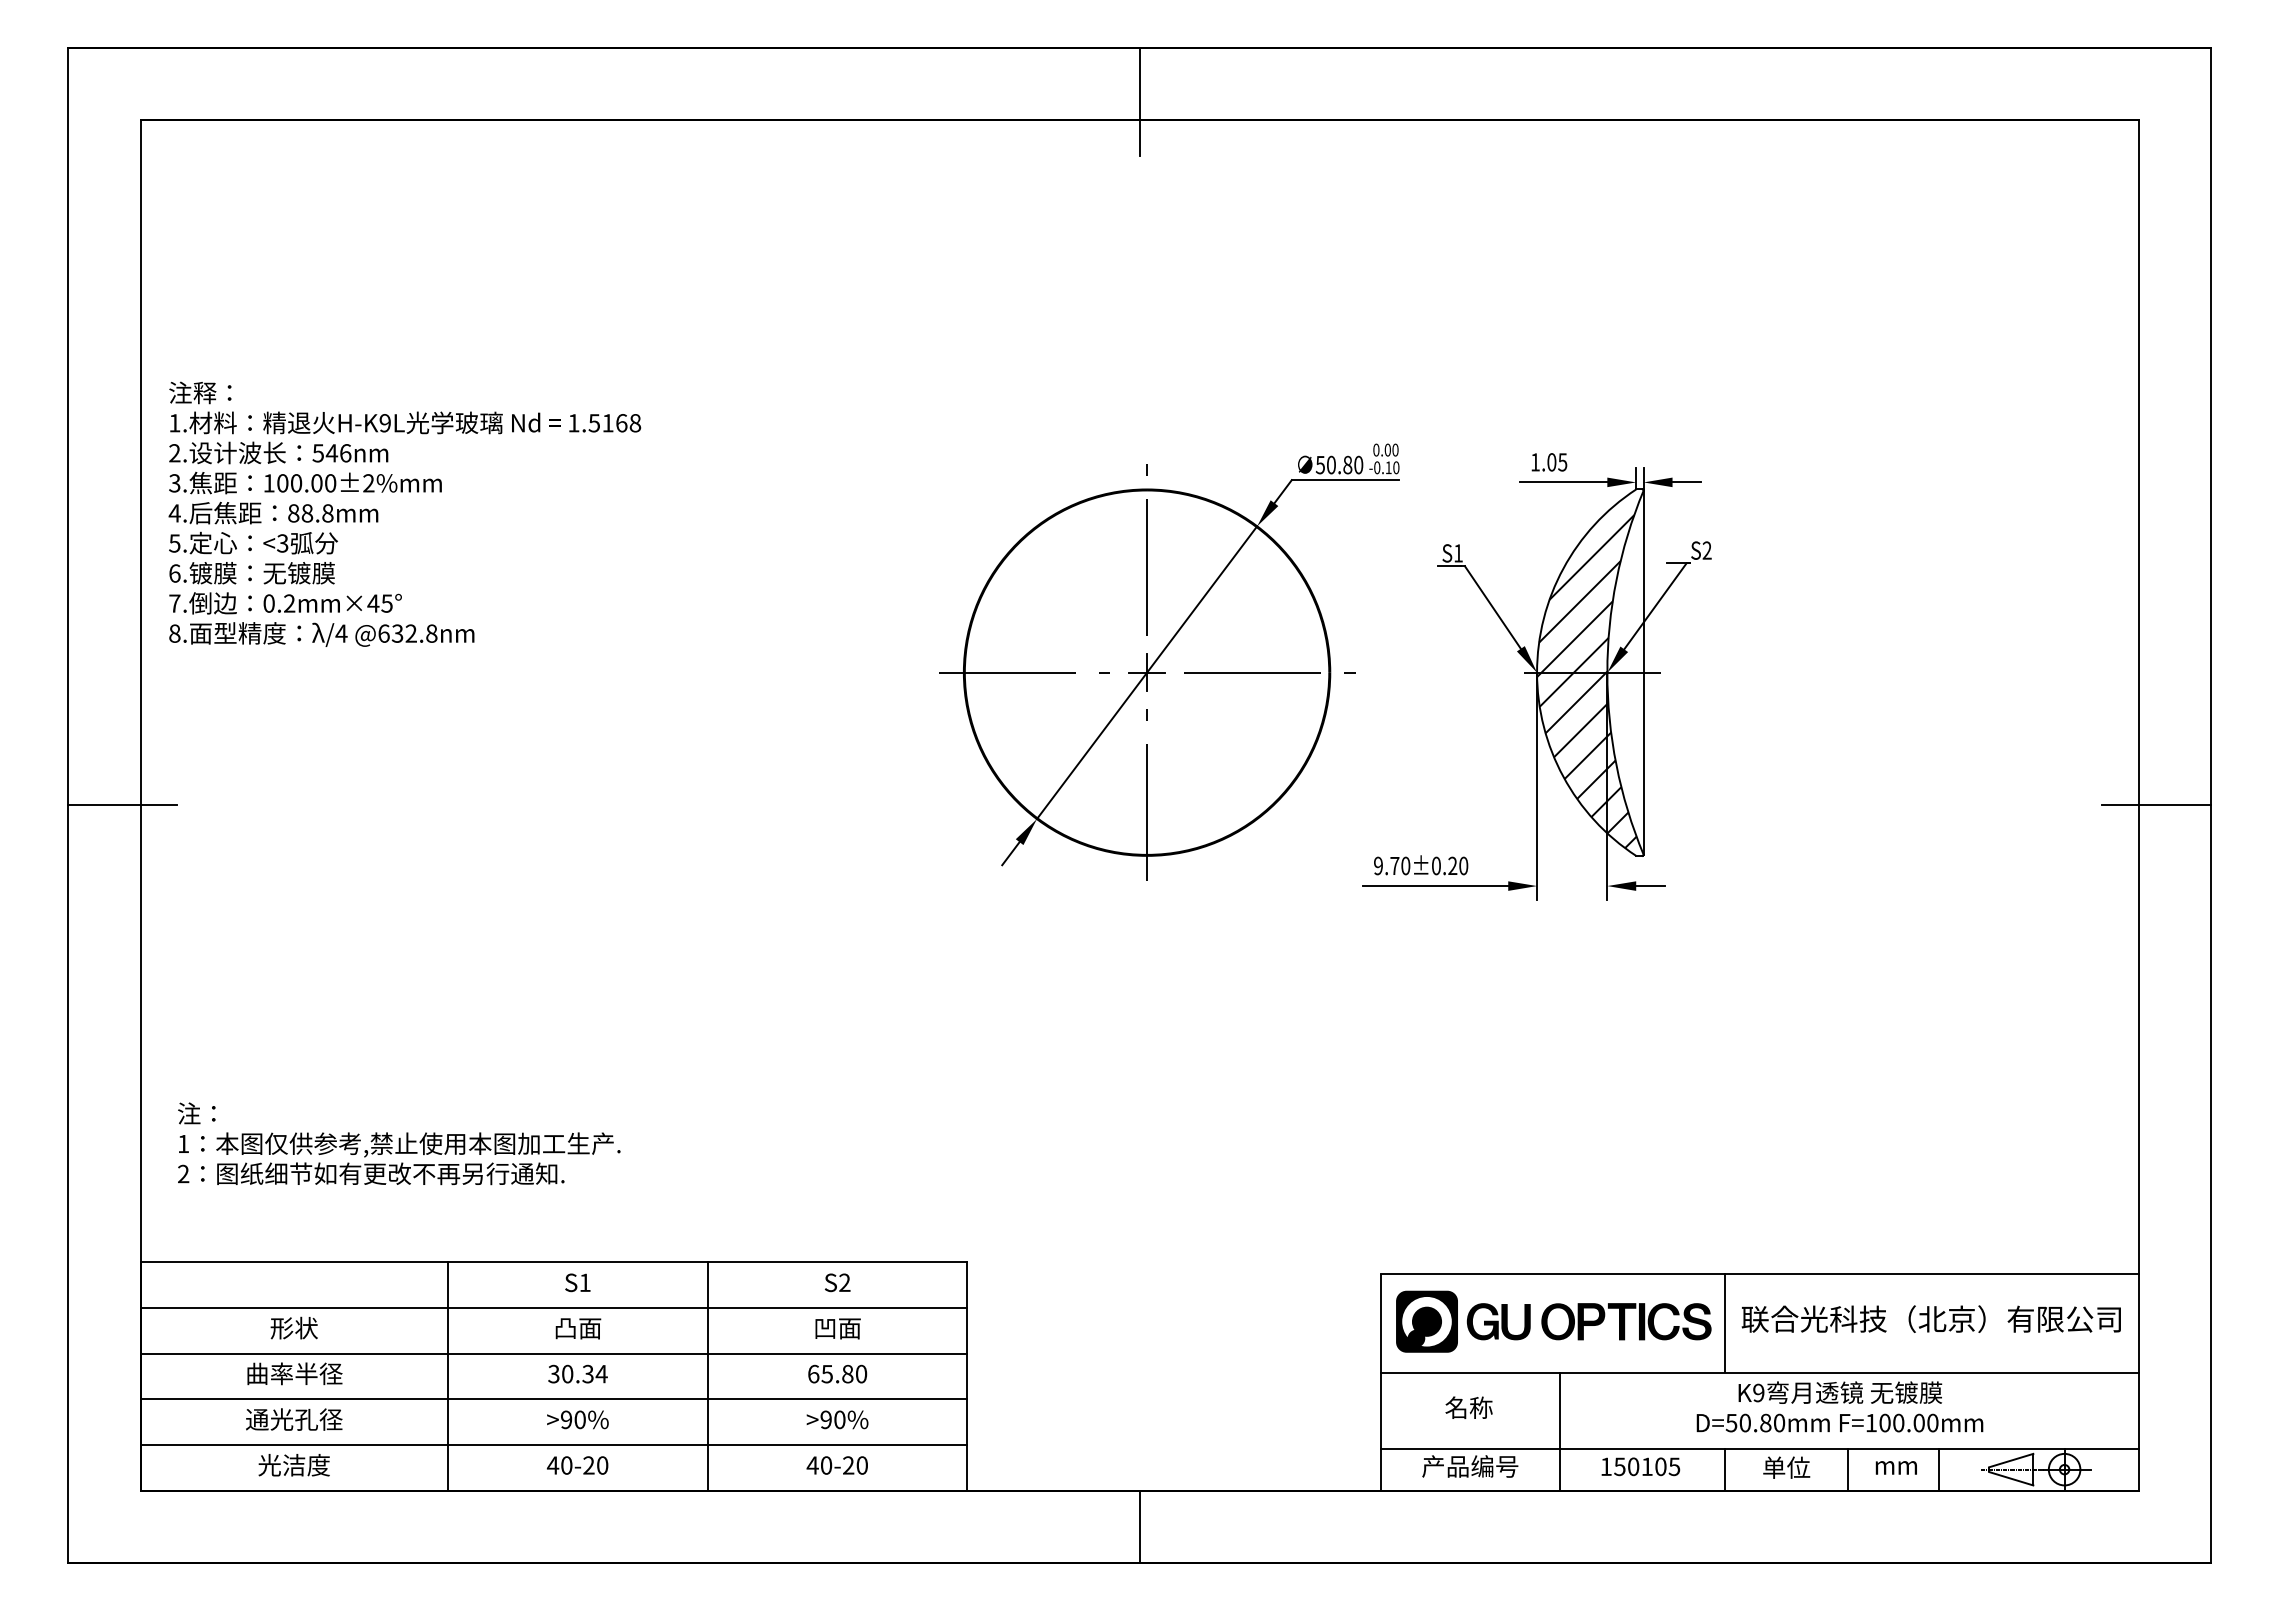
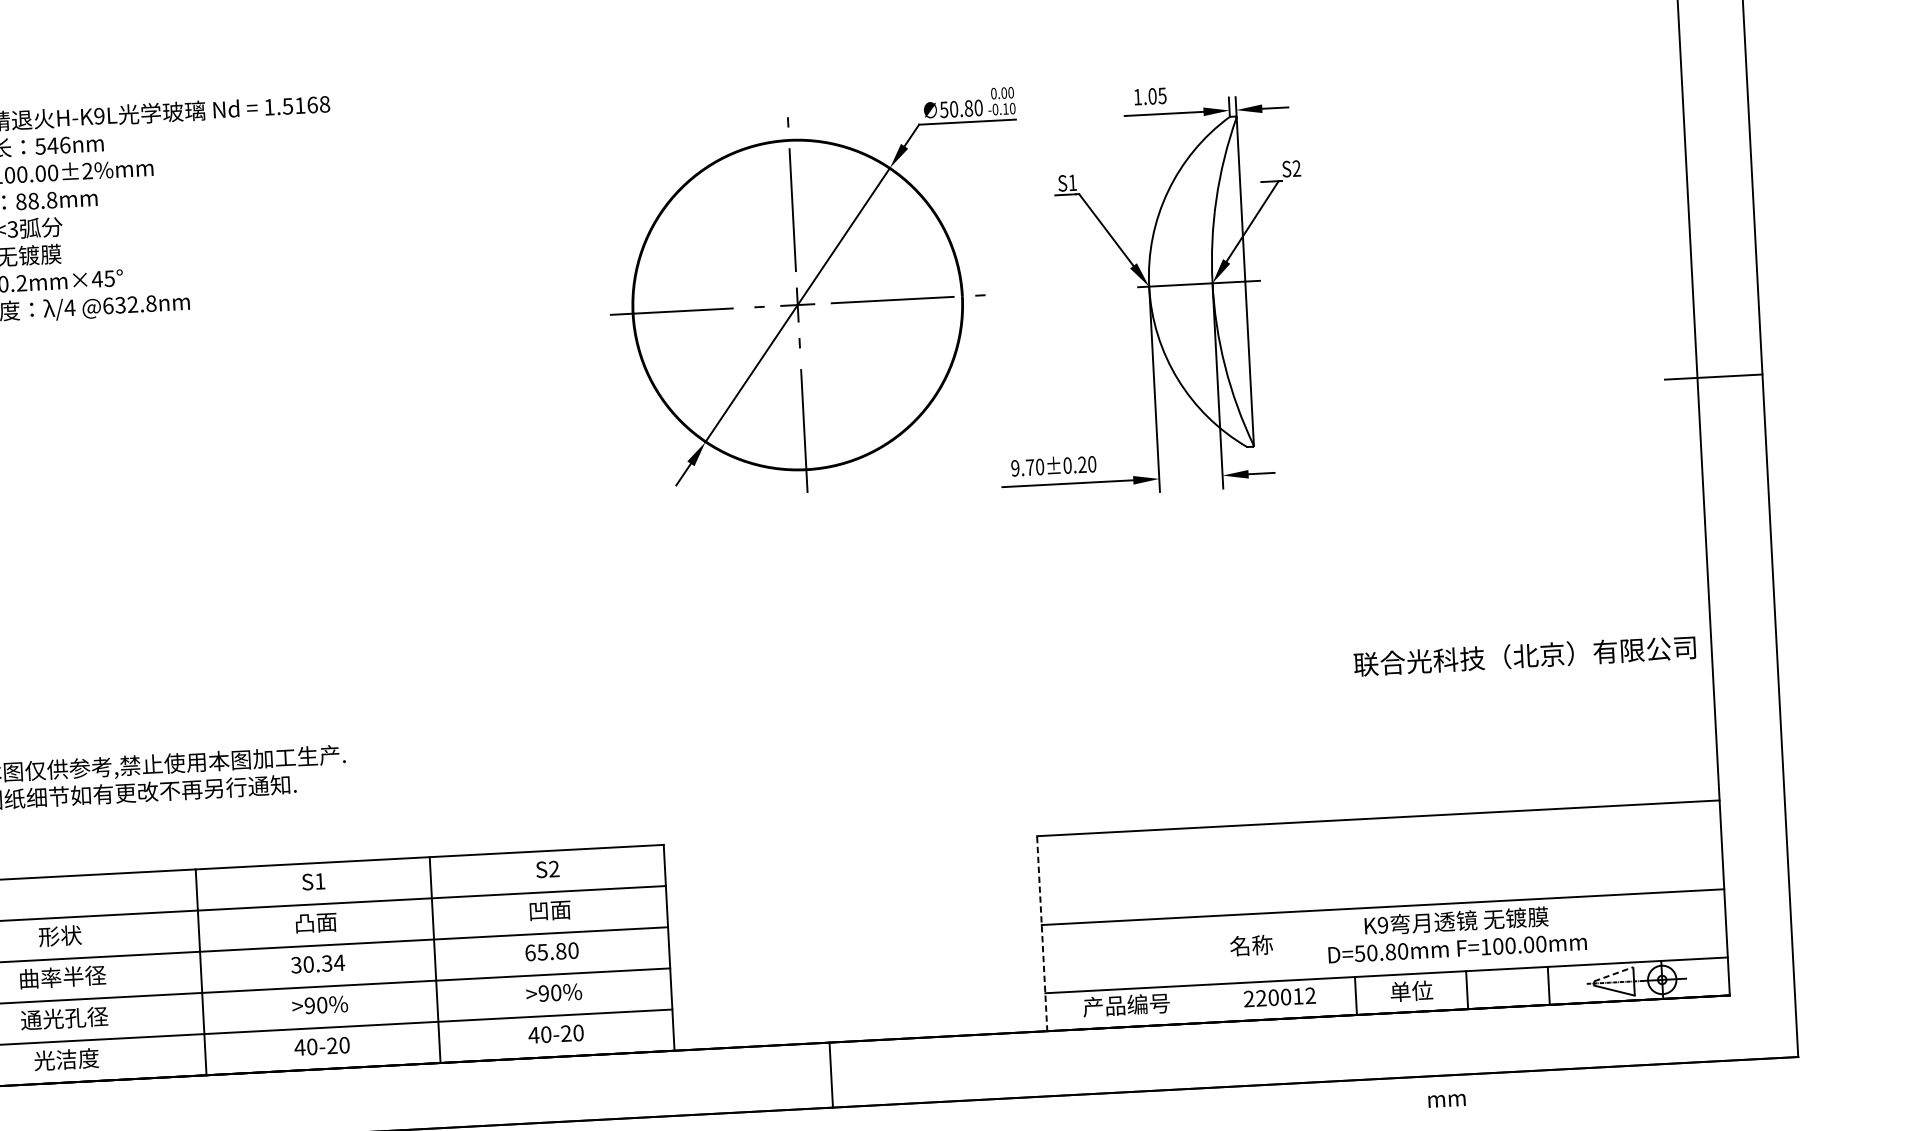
hatch: (1590, 676) -> (1197, 287), removed
text: (1930, 1318) -> (1524, 655), moved
part: (1553, 1321) -> (1194, 870), removed
line: (1724, 1323) -> (1348, 864), removed
line: (1381, 1382) -> (1042, 933), solid -> dashed
text: (1468, 1407) -> (1250, 945), moved
line: (1559, 1431) -> (1205, 969), removed
line: (2011, 1460) -> (1613, 974), solid -> dashed
text: (1640, 1466) -> (1279, 997), 150105 -> 220012
text: (1895, 1467) -> (1446, 1100), moved

